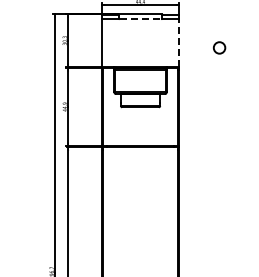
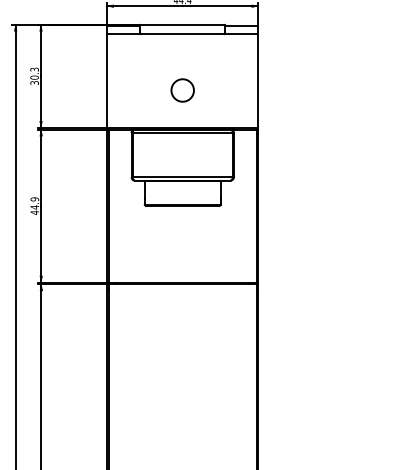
line: (140, 19) -> (182, 34), dashed -> solid
line: (179, 42) -> (258, 79), dashed -> solid
circle: (219, 47) -> (182, 89), moved

